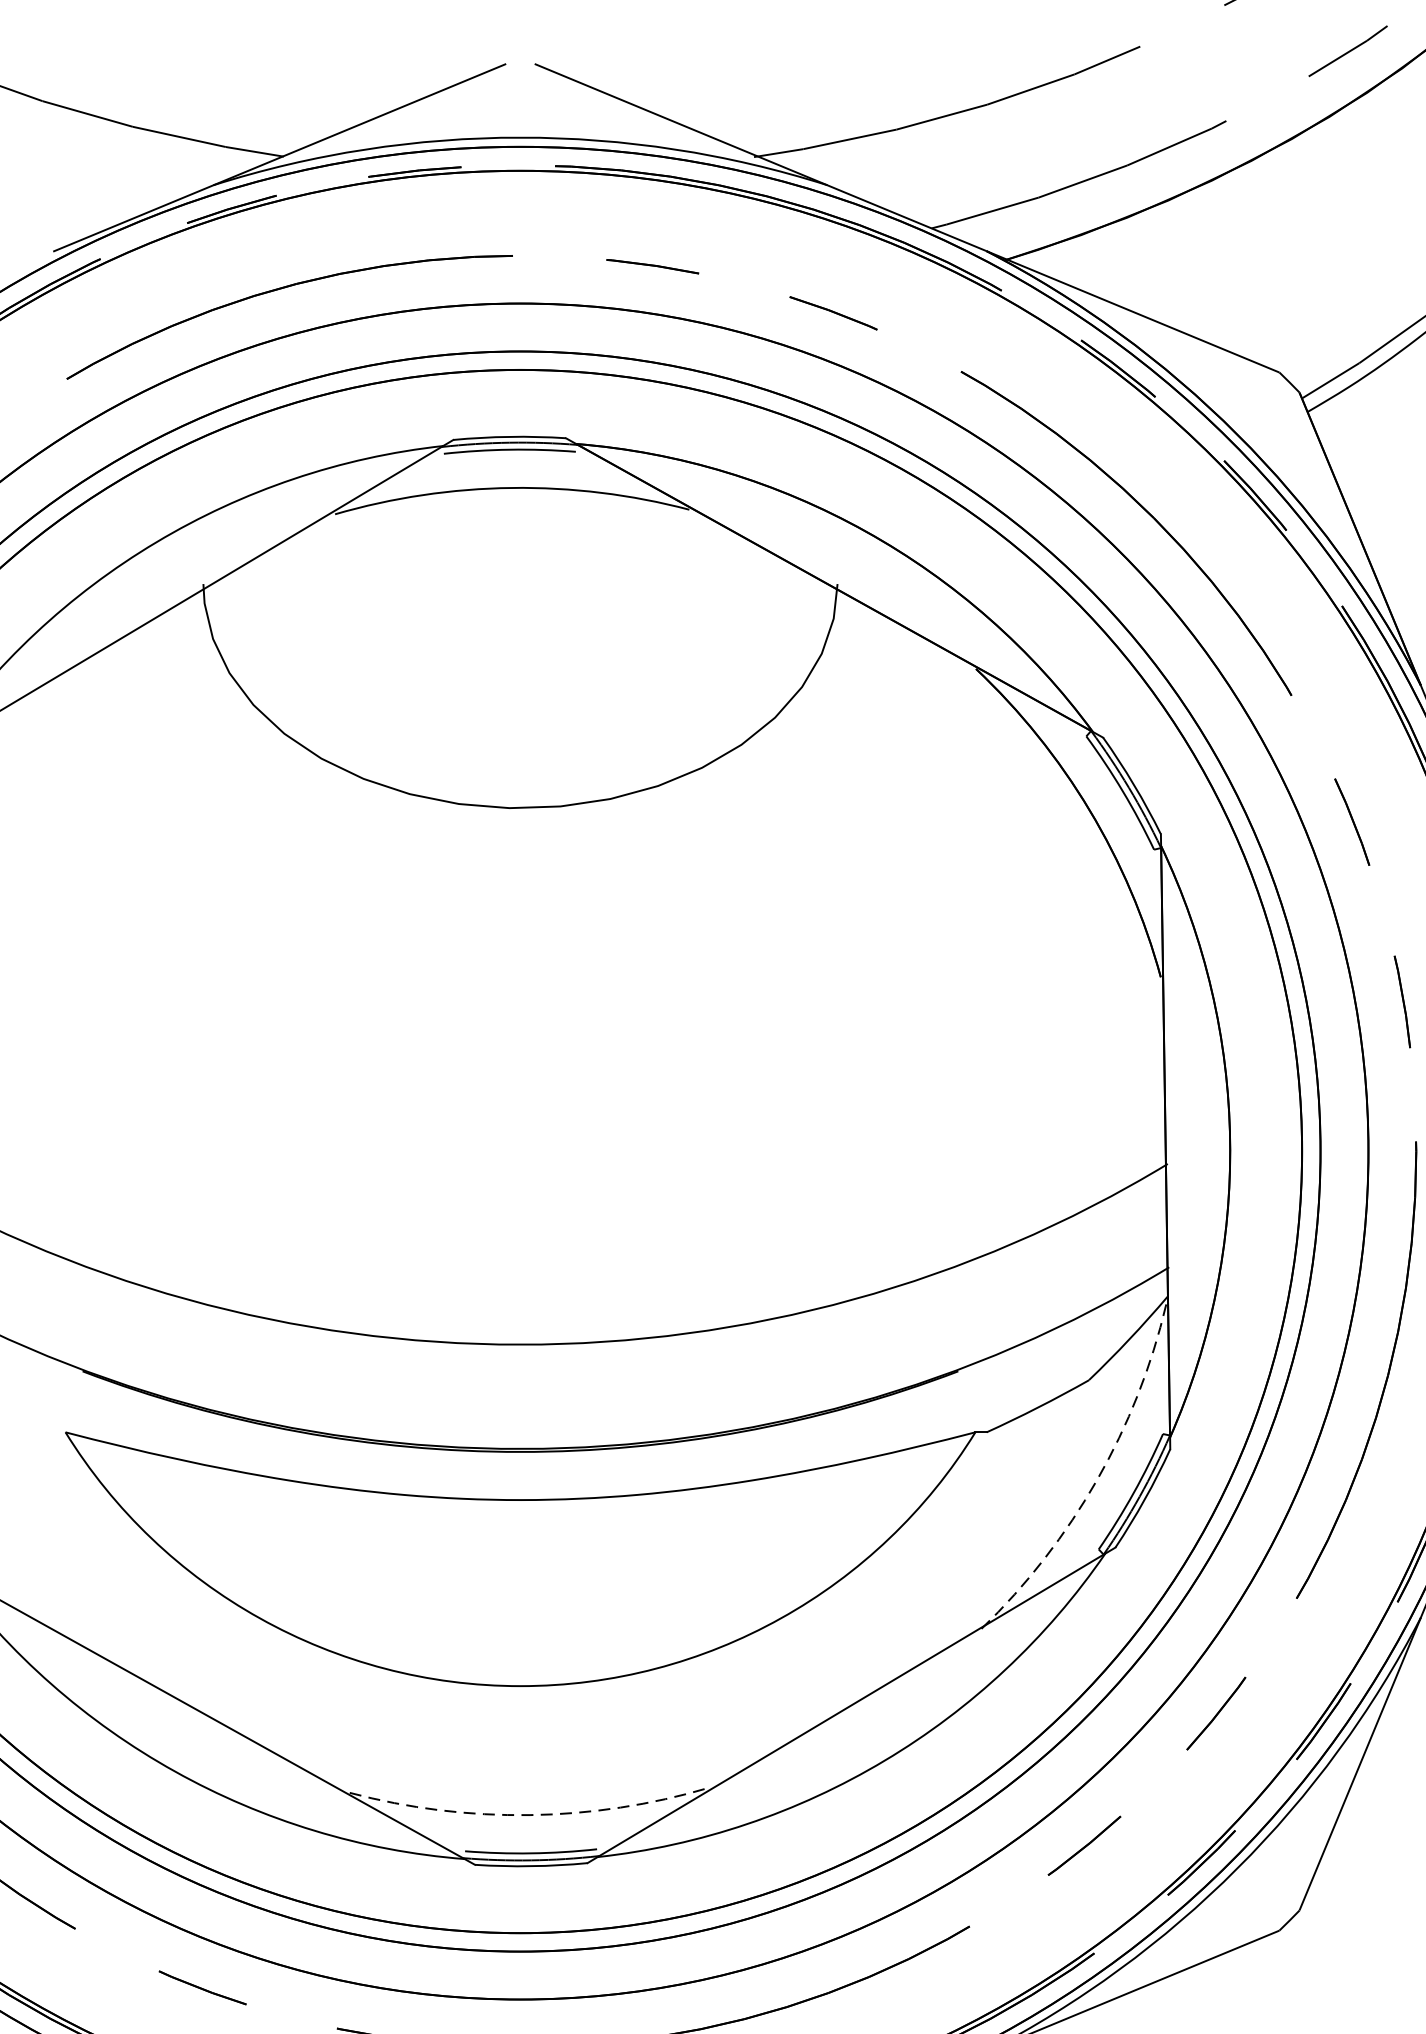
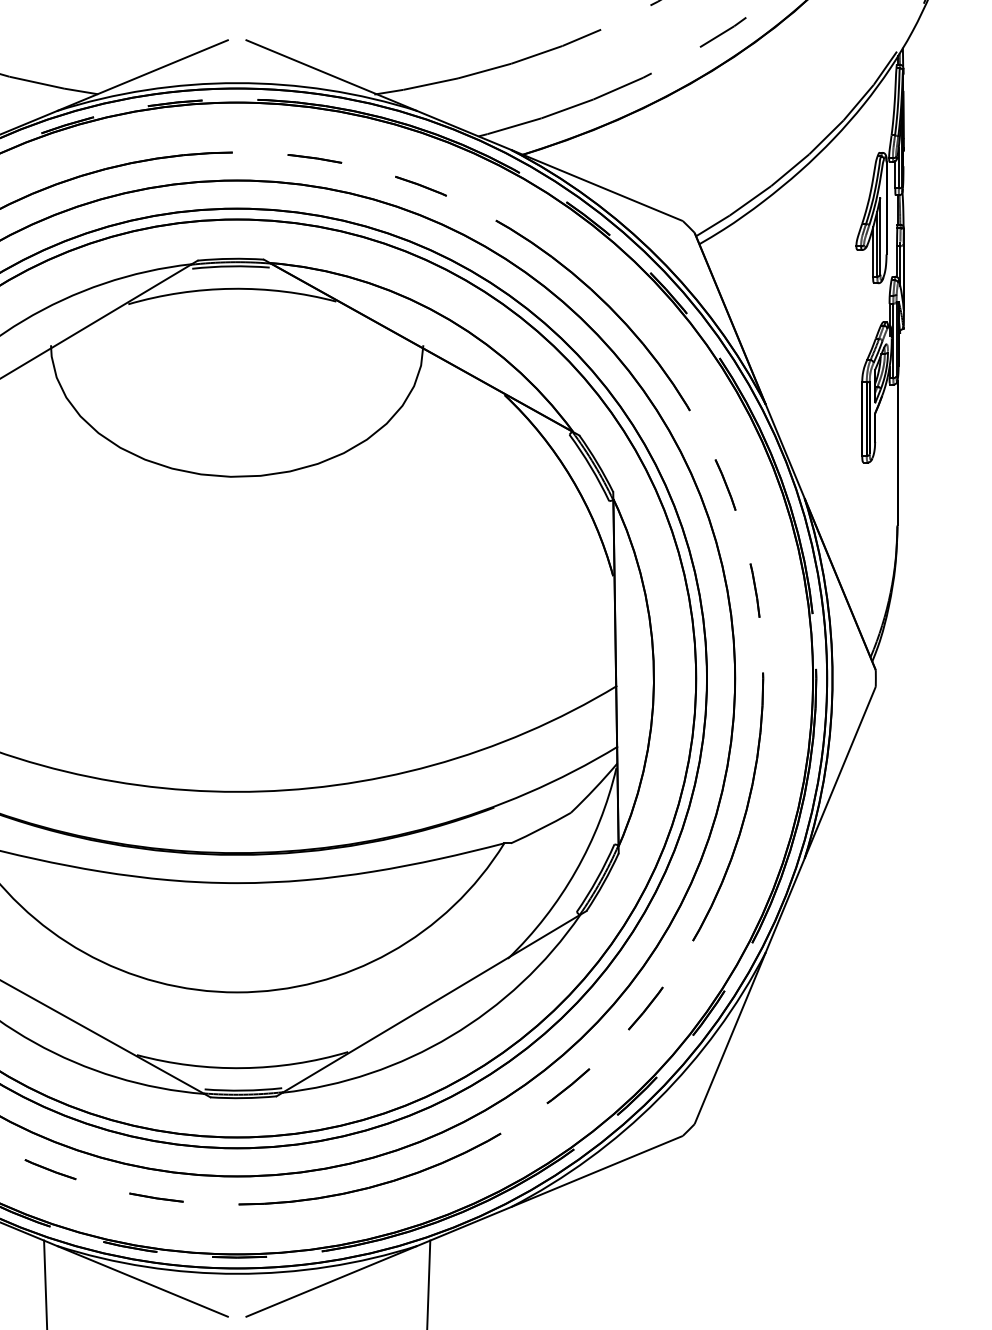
arc: (1096, 1480) -> (575, 871), dashed -> solid
arc: (529, 1815) -> (242, 1068), dashed -> solid

